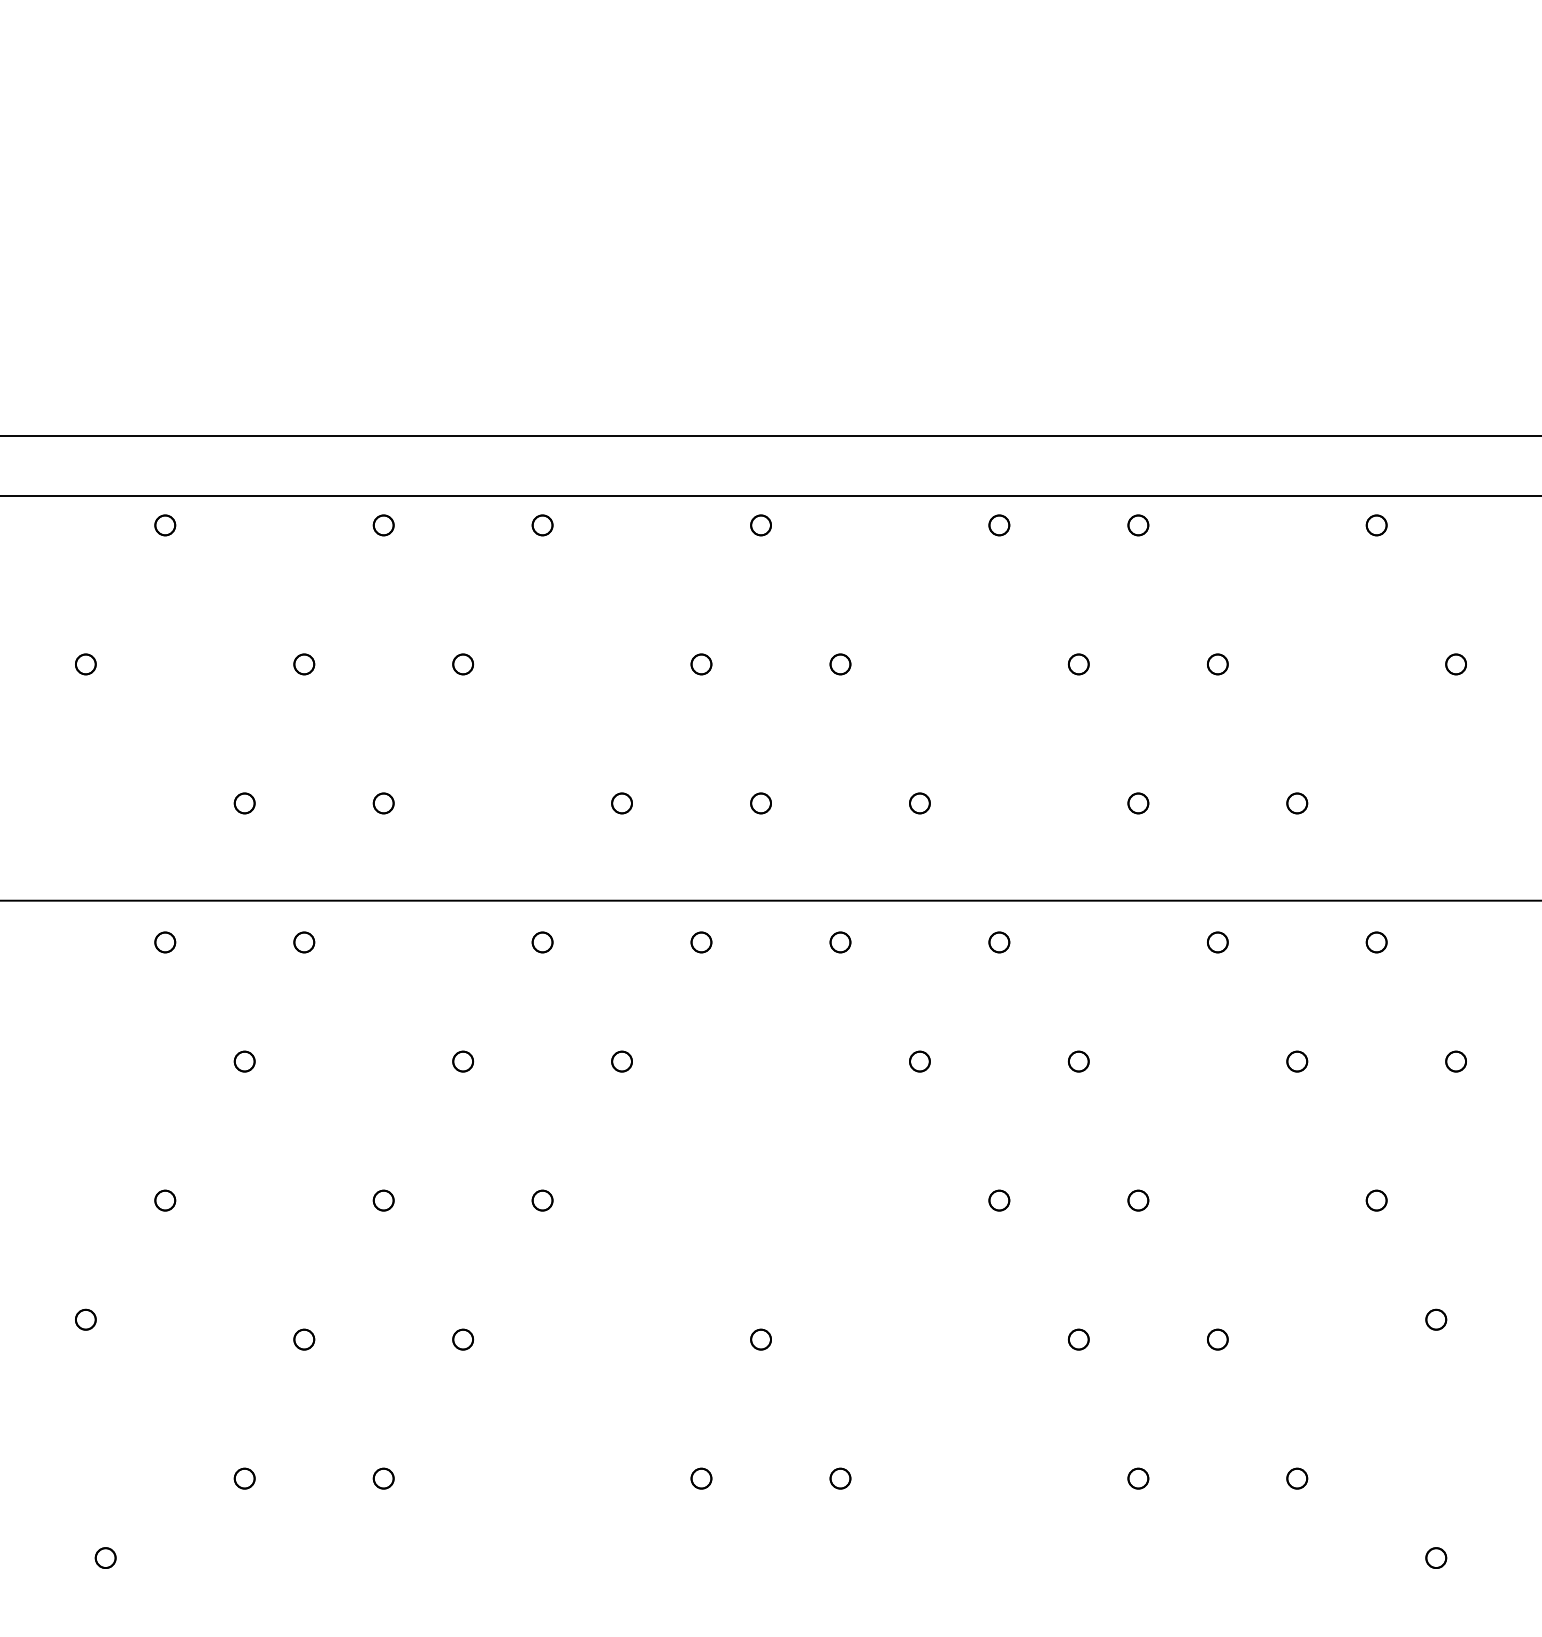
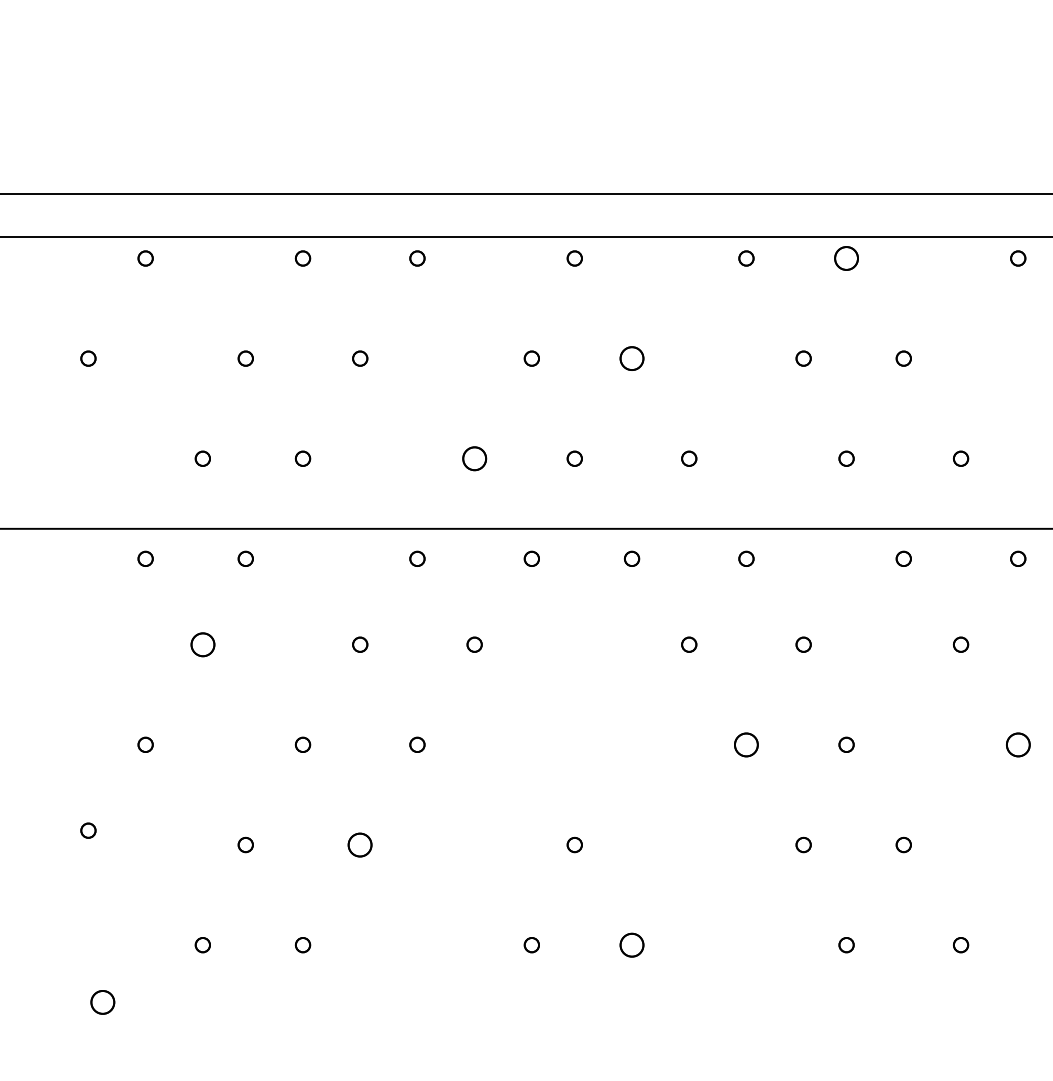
part: (1138, 525) -> (846, 258), size x1.6
part: (840, 664) -> (632, 358), size x1.6
part: (621, 803) -> (474, 458), size x1.6
part: (244, 1061) -> (202, 644), size x1.6
part: (999, 1200) -> (746, 744), size x1.6
part: (1376, 1200) -> (1018, 744), size x1.6
part: (463, 1339) -> (360, 844), size x1.6
part: (840, 1478) -> (632, 945), size x1.6
part: (105, 1557) -> (102, 1001), size x1.6

